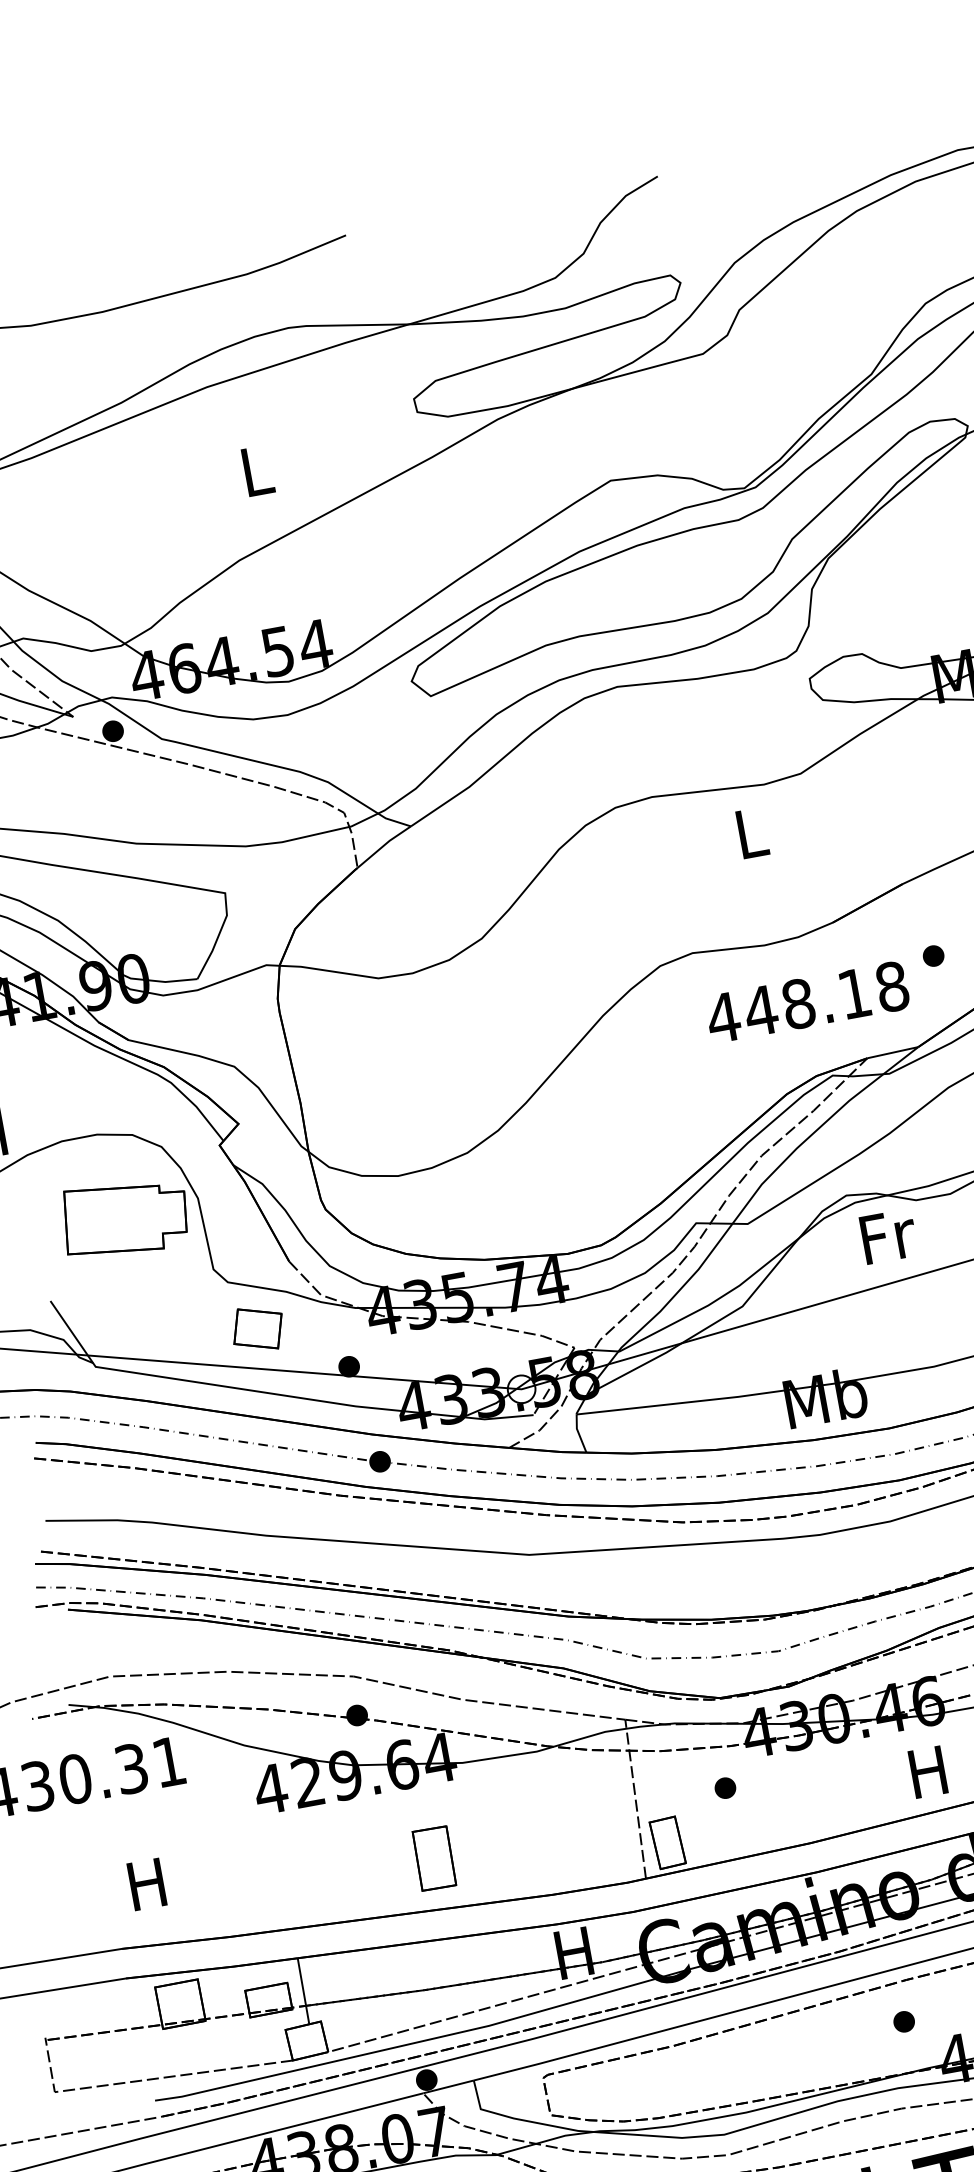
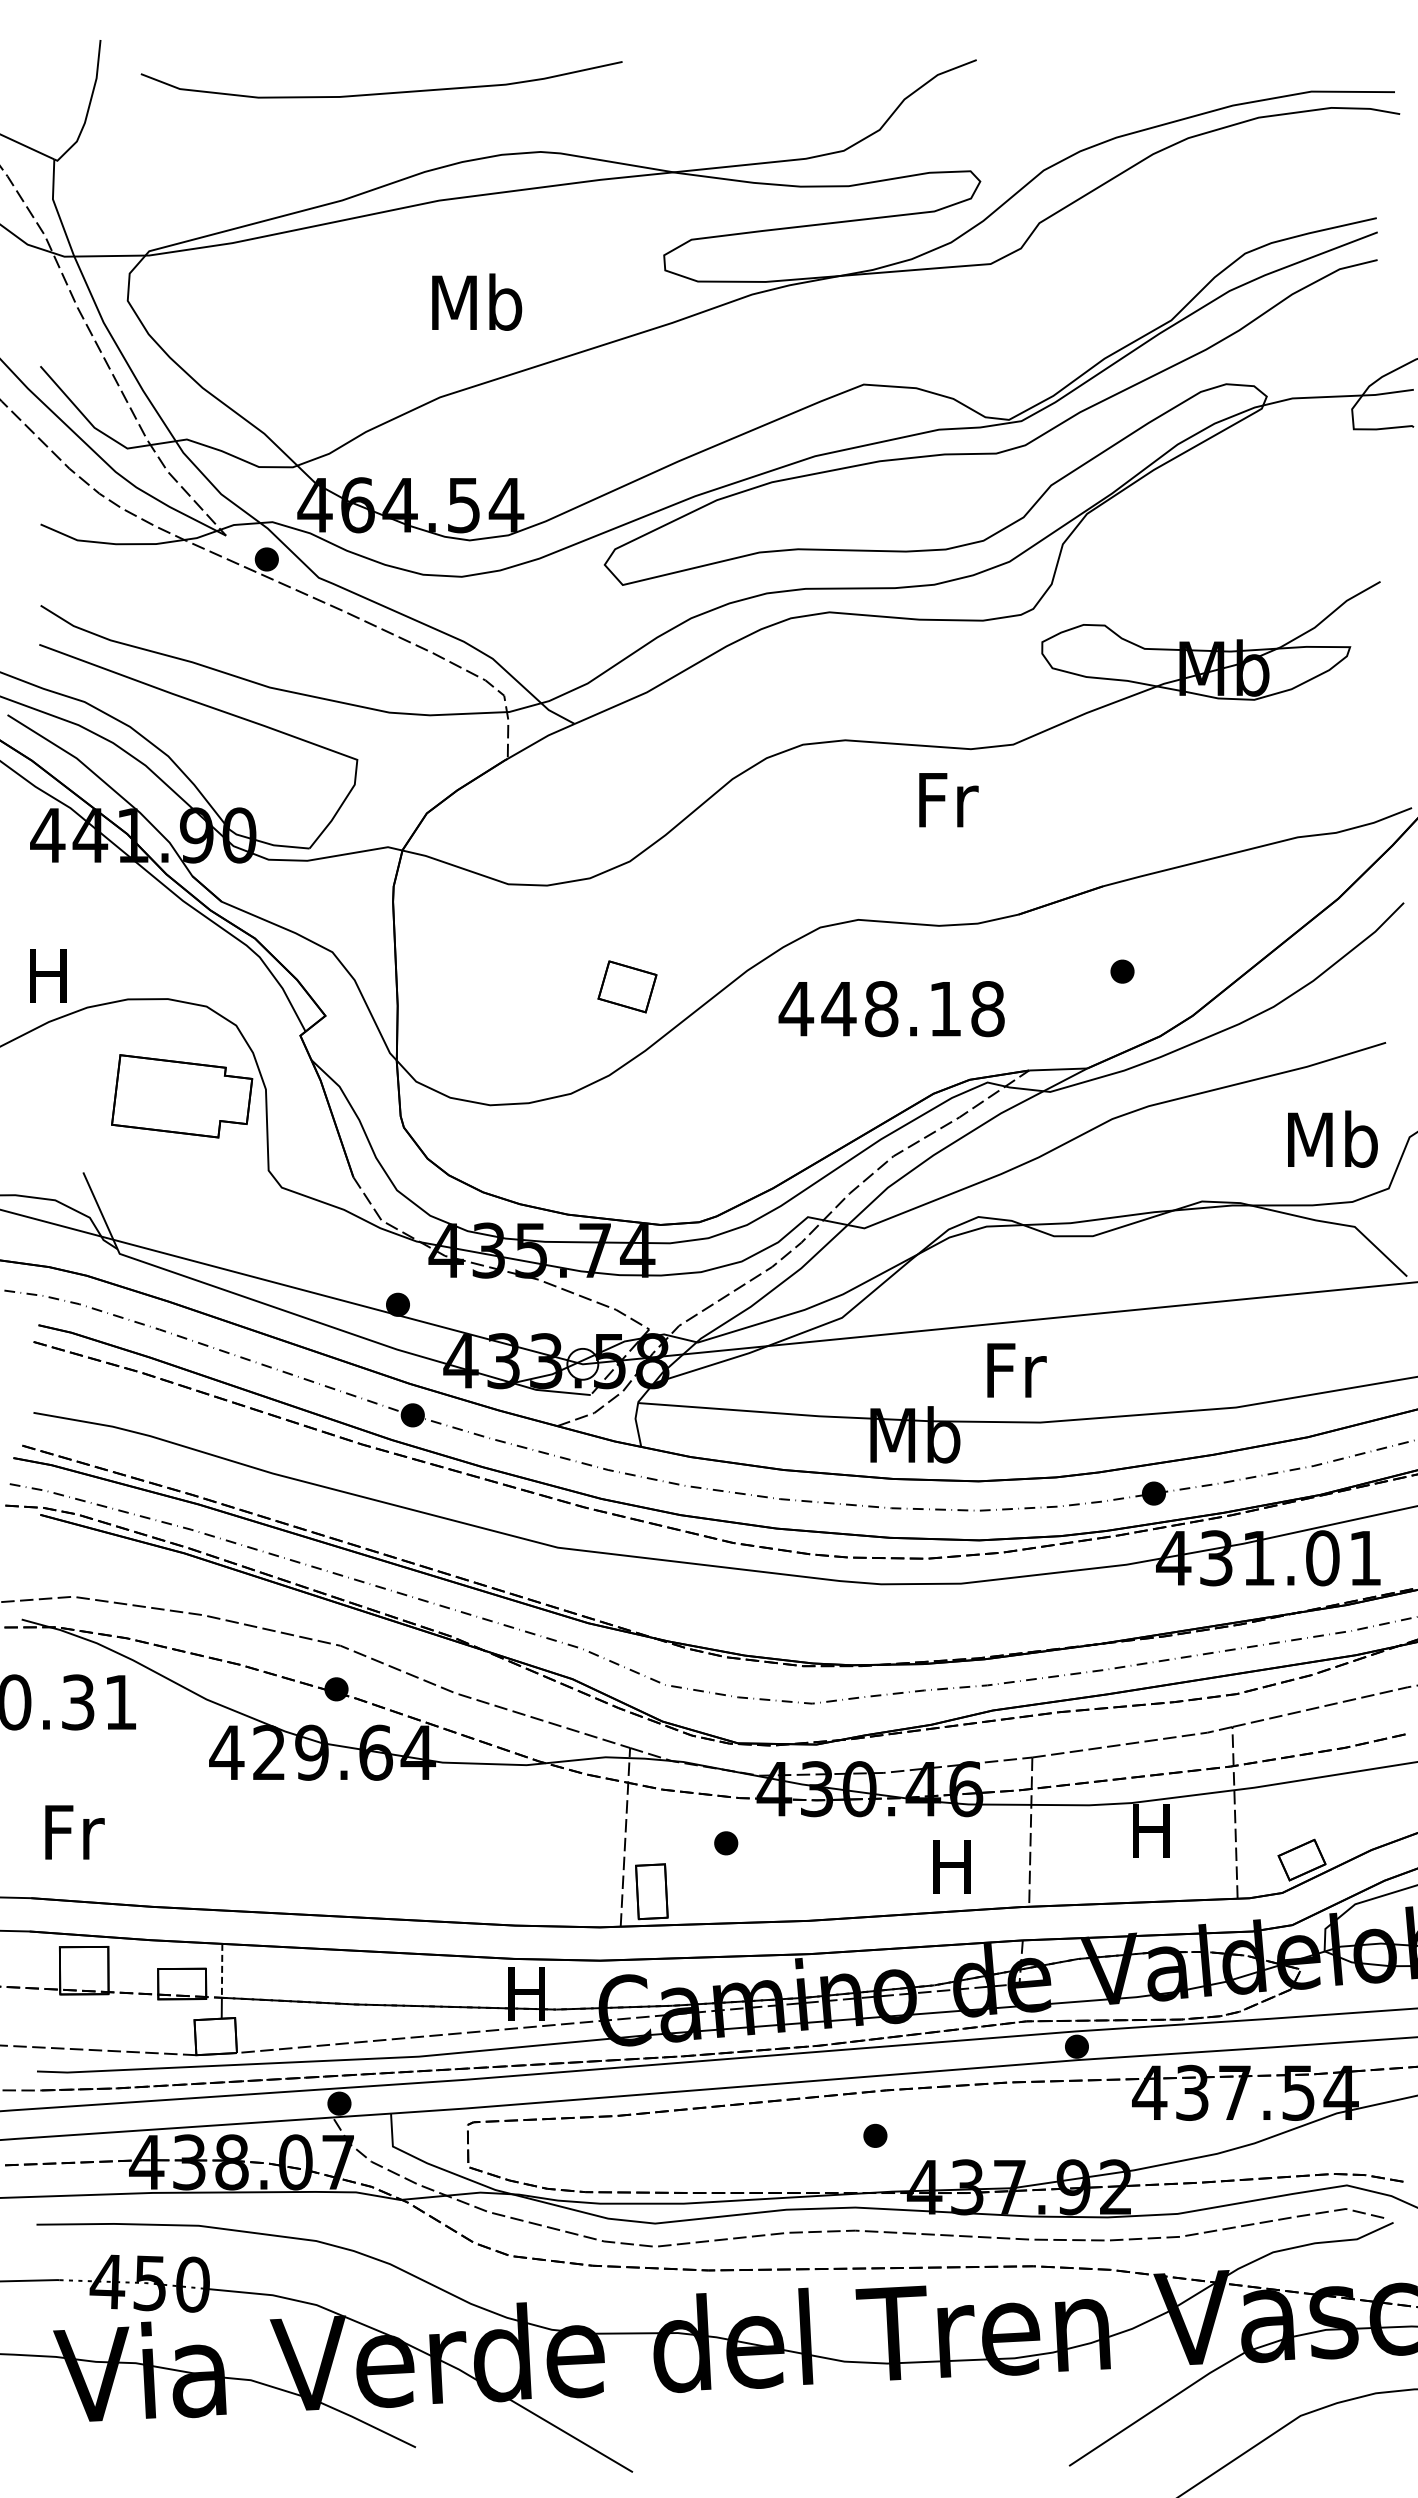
text: (256, 469) -> (477, 301), L -> Mb
text: (752, 833) -> (948, 800), L -> Fr
text: (807, 1002) -> (891, 1009), moved
text: (888, 1236) -> (1016, 1370), moved
part: (257, 1328) -> (627, 986), moved
part: (434, 1858) -> (392, 1861), removed
text: (149, 1884) -> (74, 1832), H -> Fr
line: (302, 1981) -> (222, 1970), solid -> dashed

